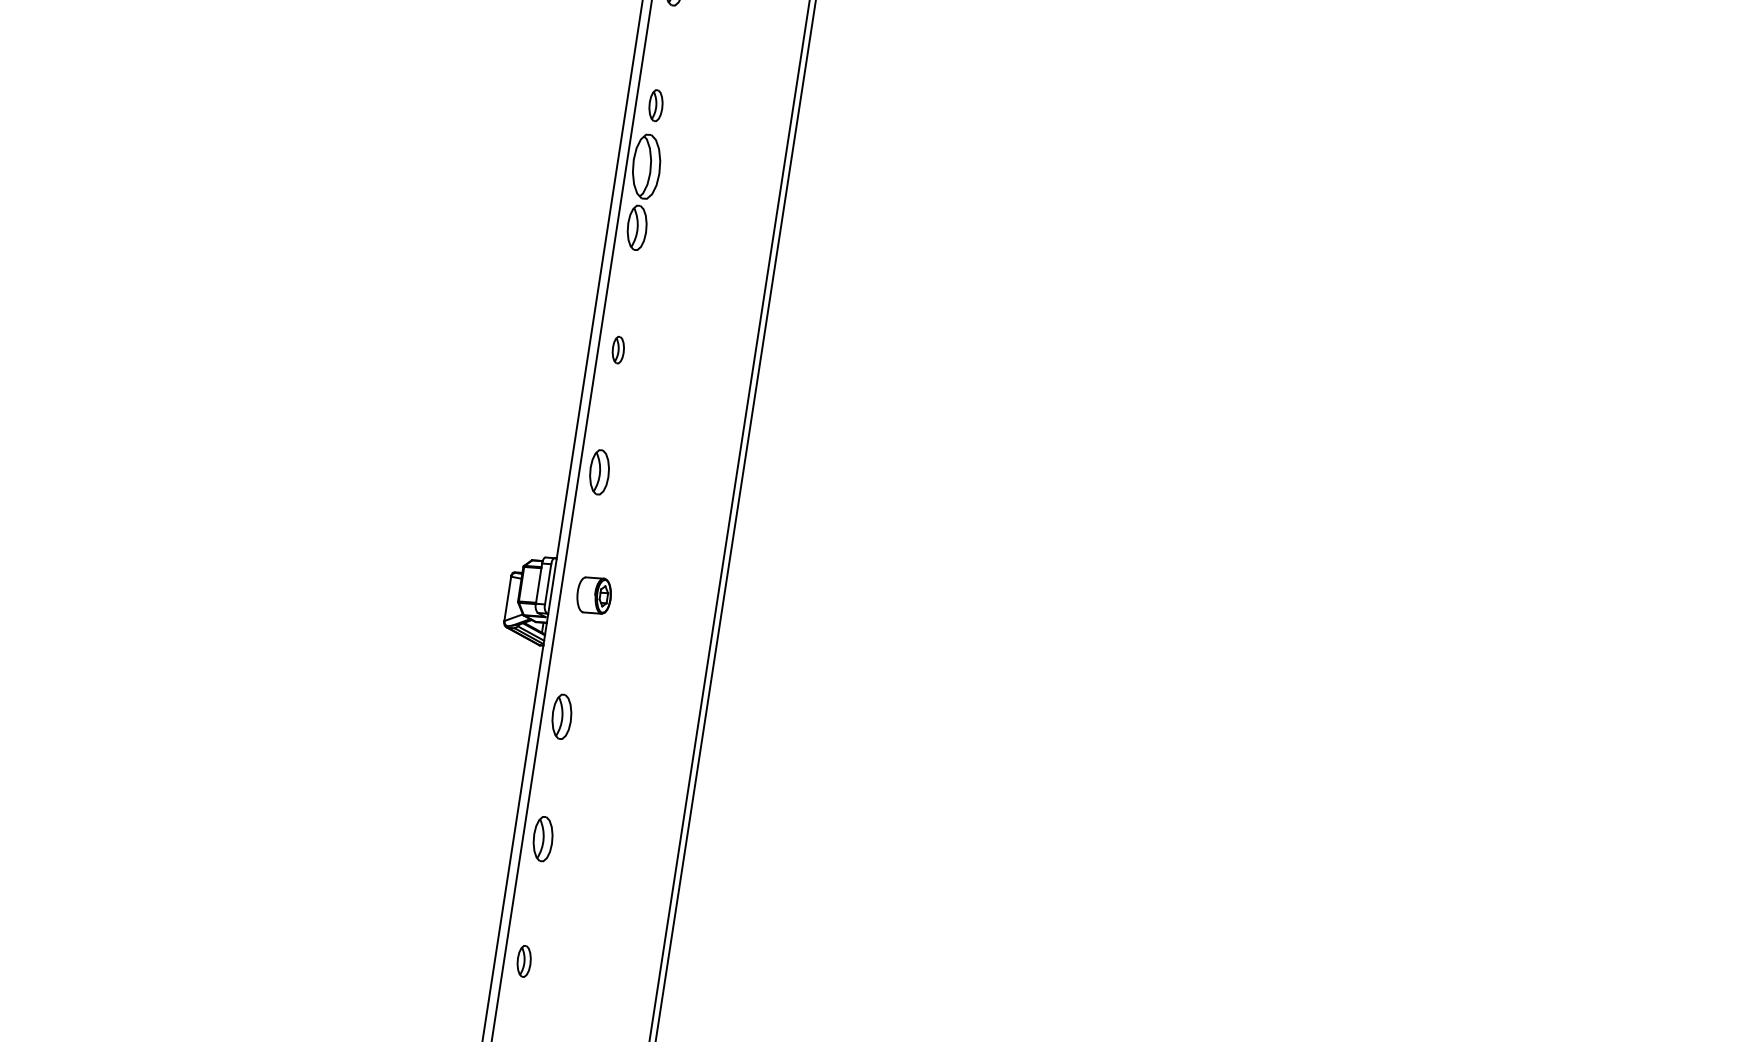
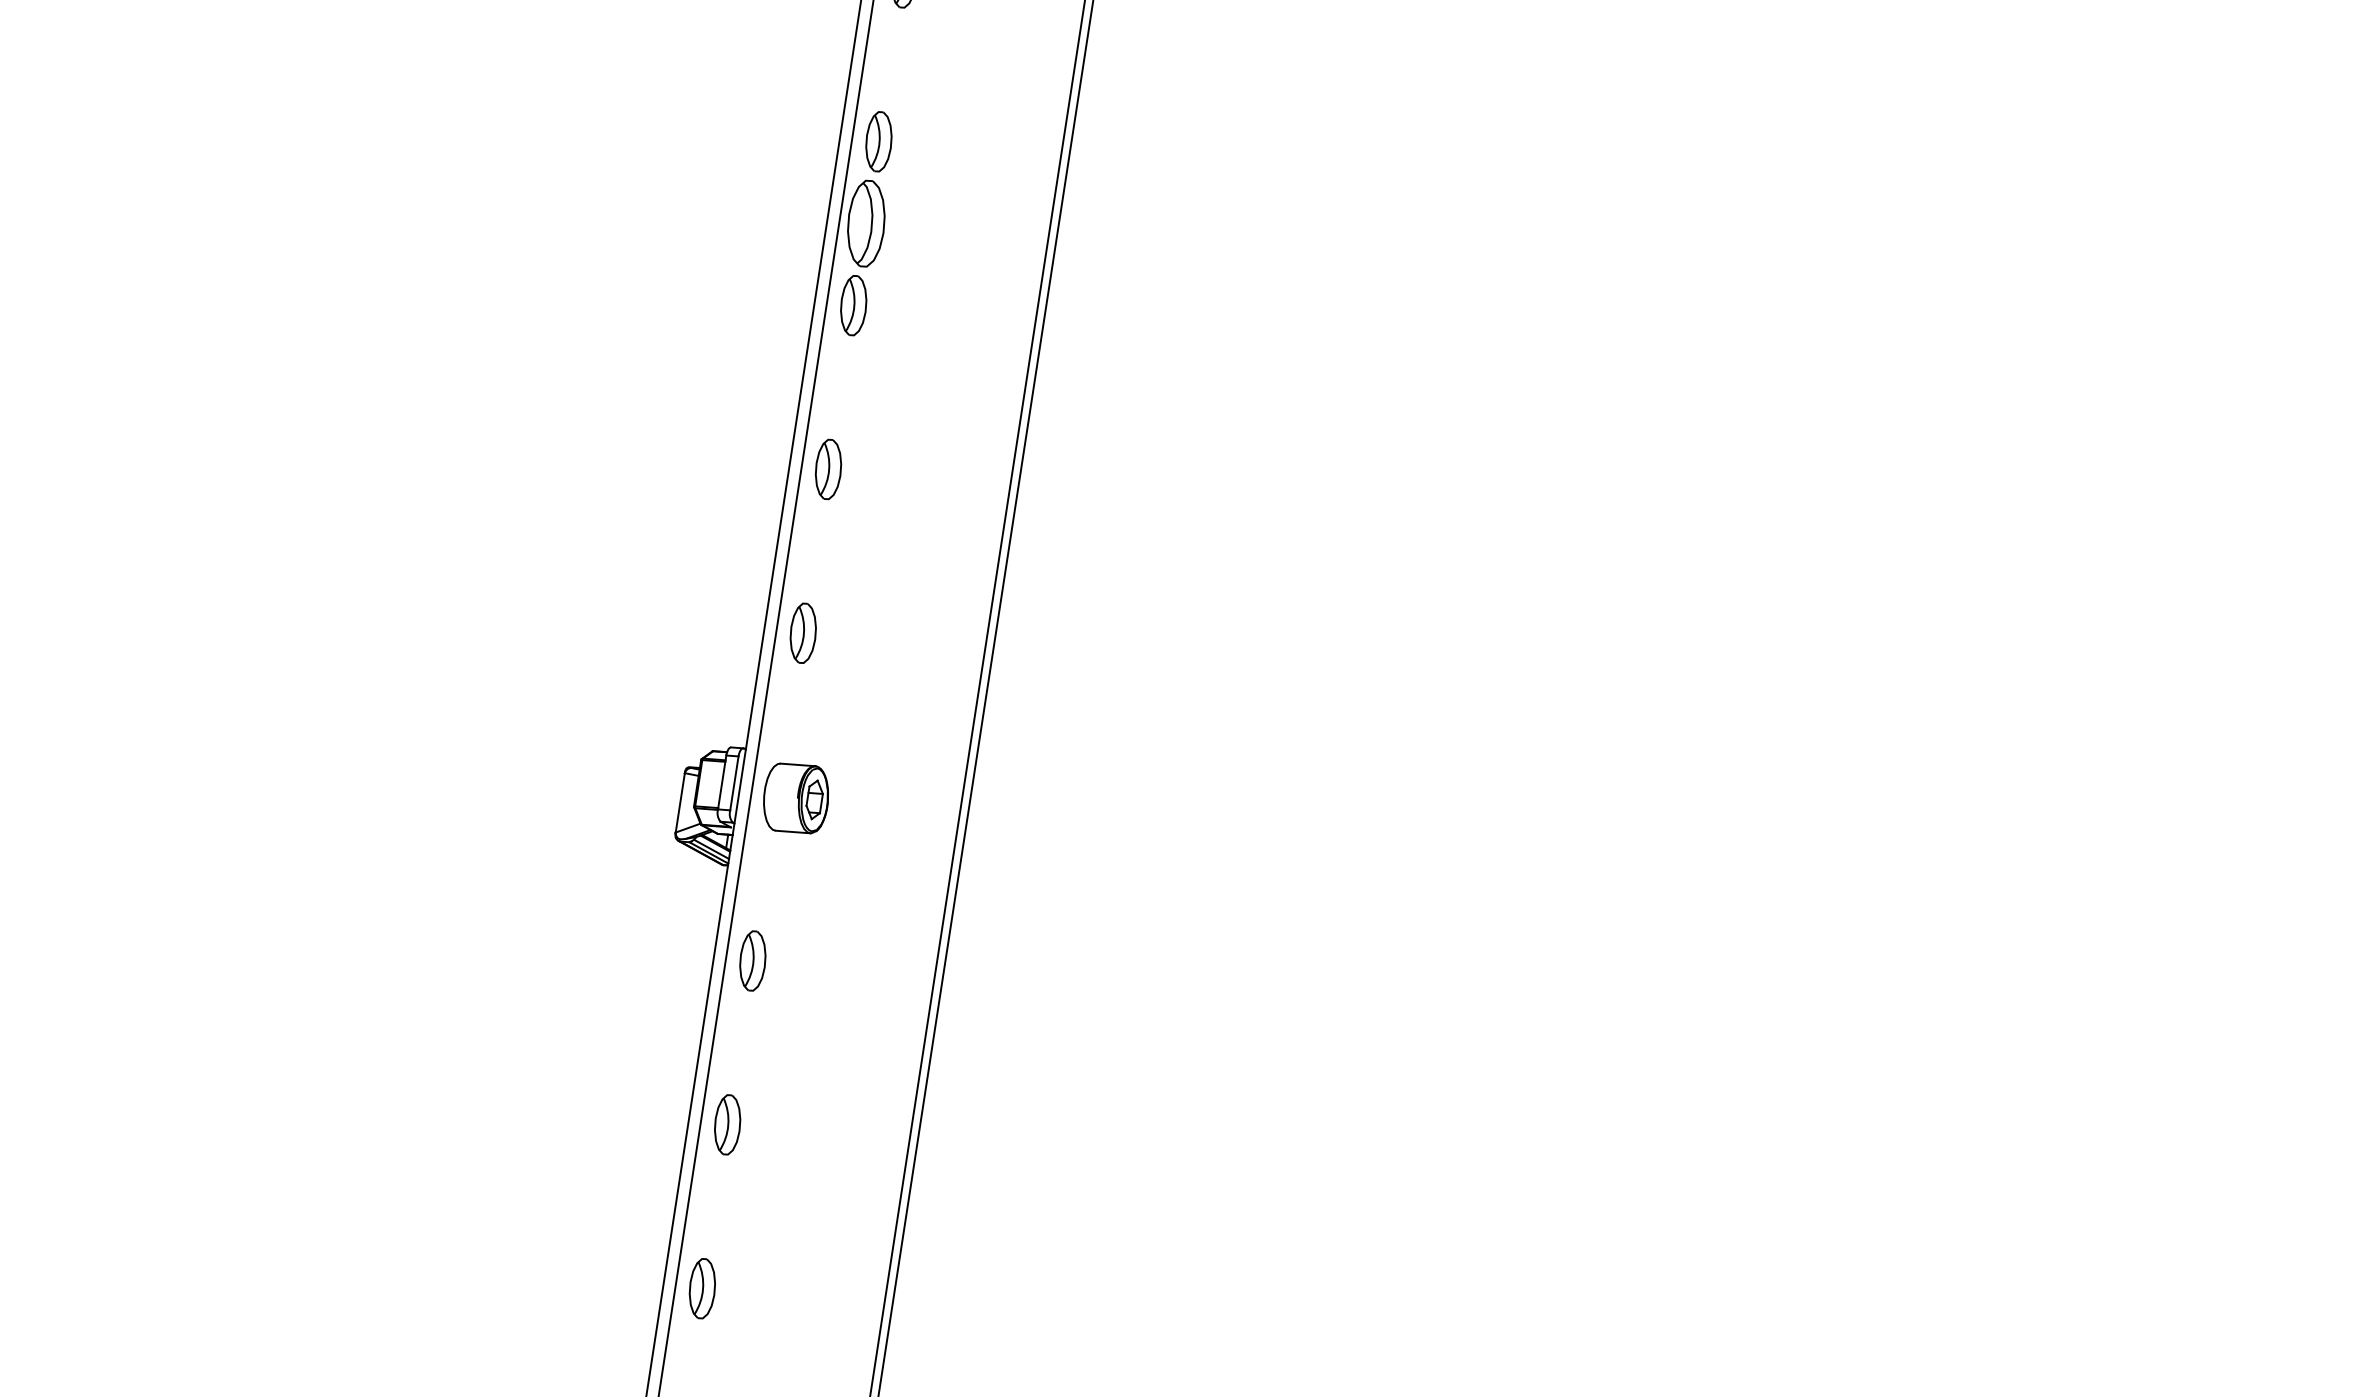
part: (655, 105) -> (878, 141), size x1.43
part: (618, 350) -> (828, 469), size x1.67
part: (593, 595) -> (795, 798), size x1.43
part: (523, 961) -> (701, 1288), size x1.43

